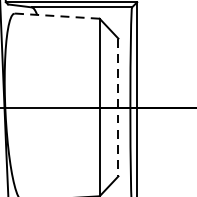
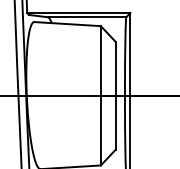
line: (57, 16) -> (67, 24), dashed -> solid
line: (118, 108) -> (115, 96), dashed -> solid

